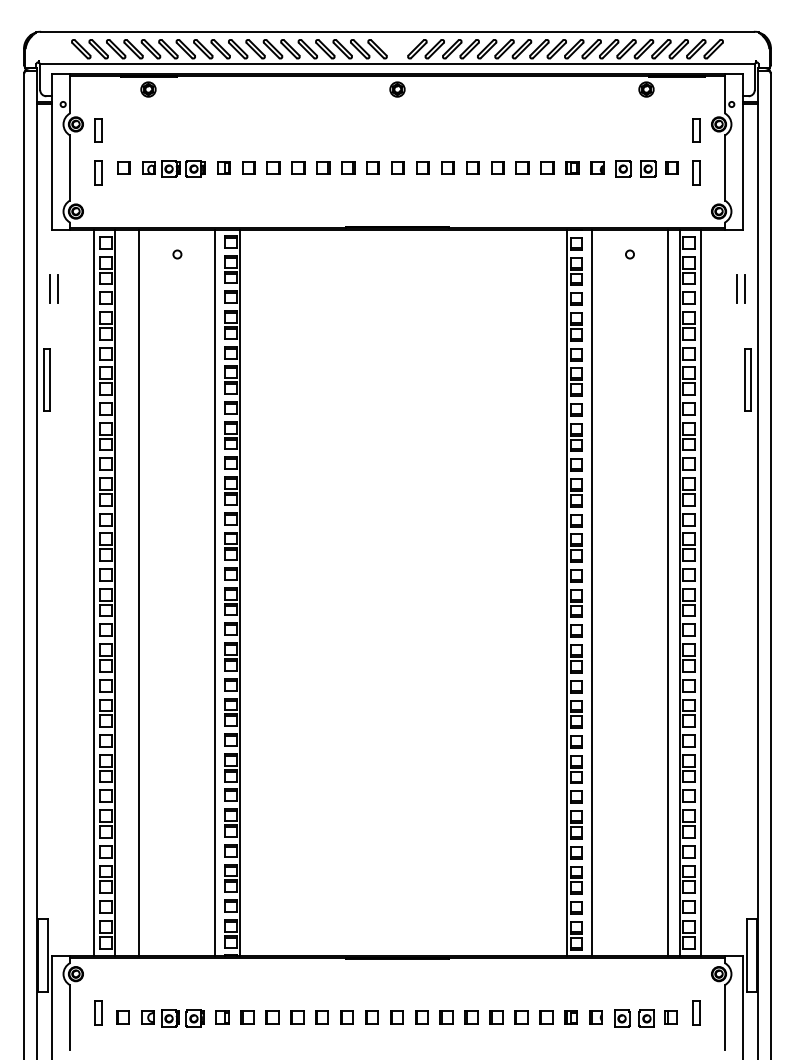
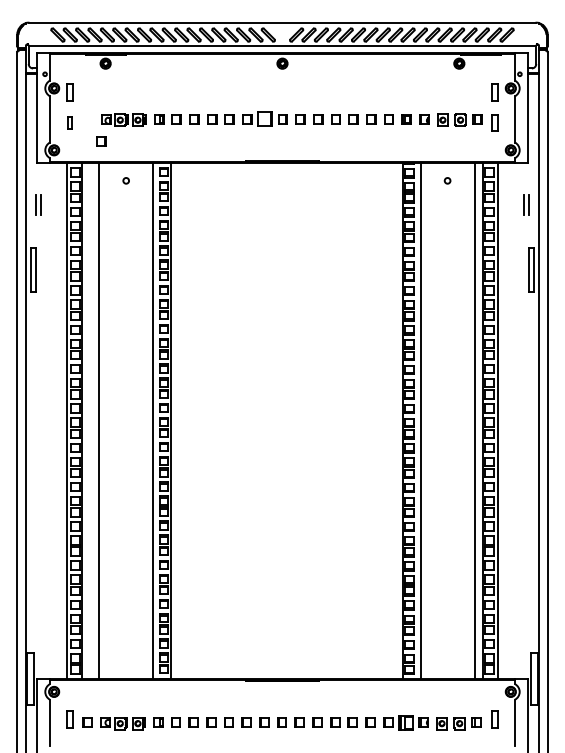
part: (123, 167) -> (101, 141), moved
part: (372, 167) -> (264, 119), size x1.6
part: (98, 172) -> (70, 122), size x0.7
part: (570, 1017) -> (405, 722), size x1.6

